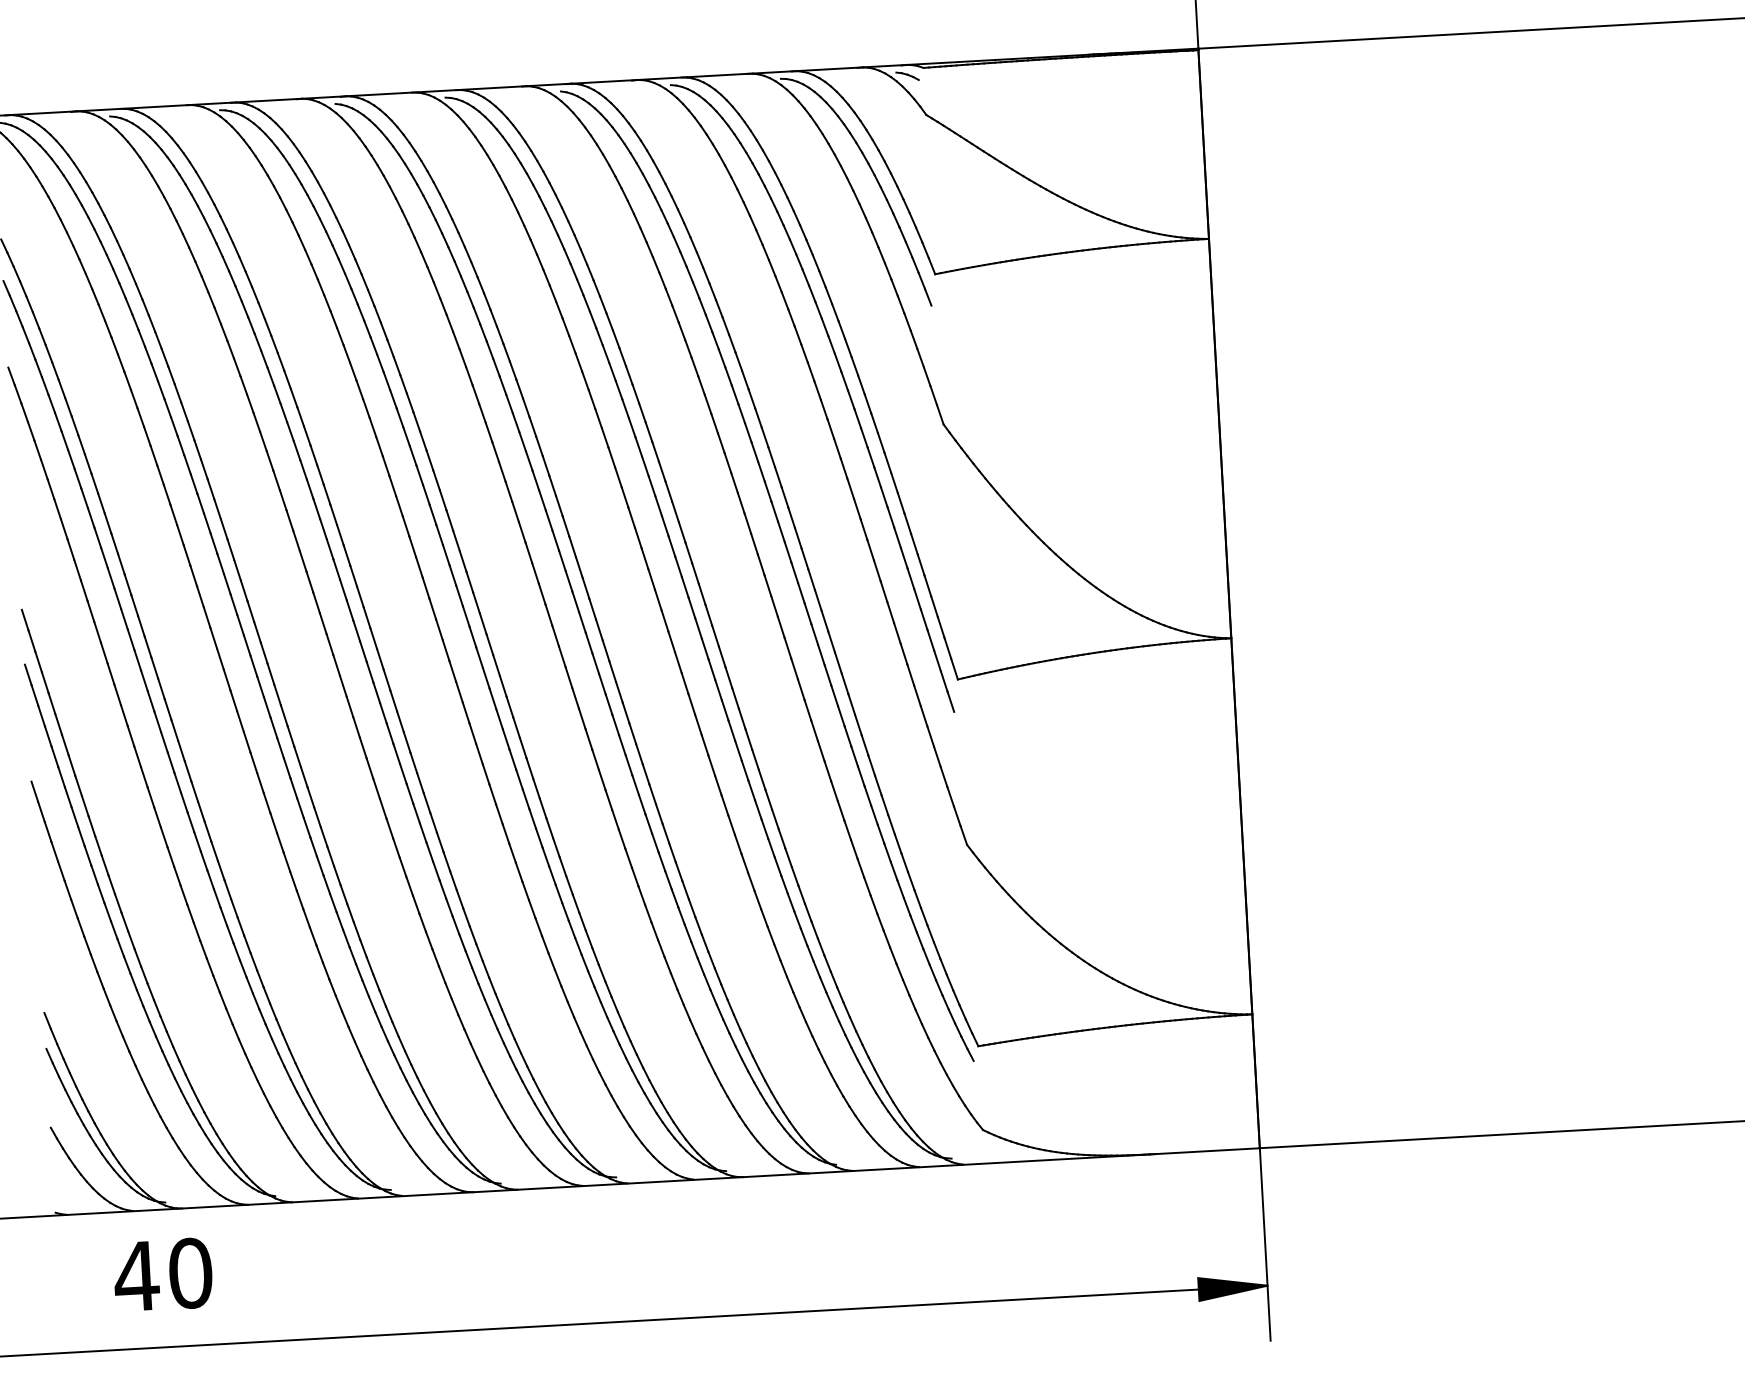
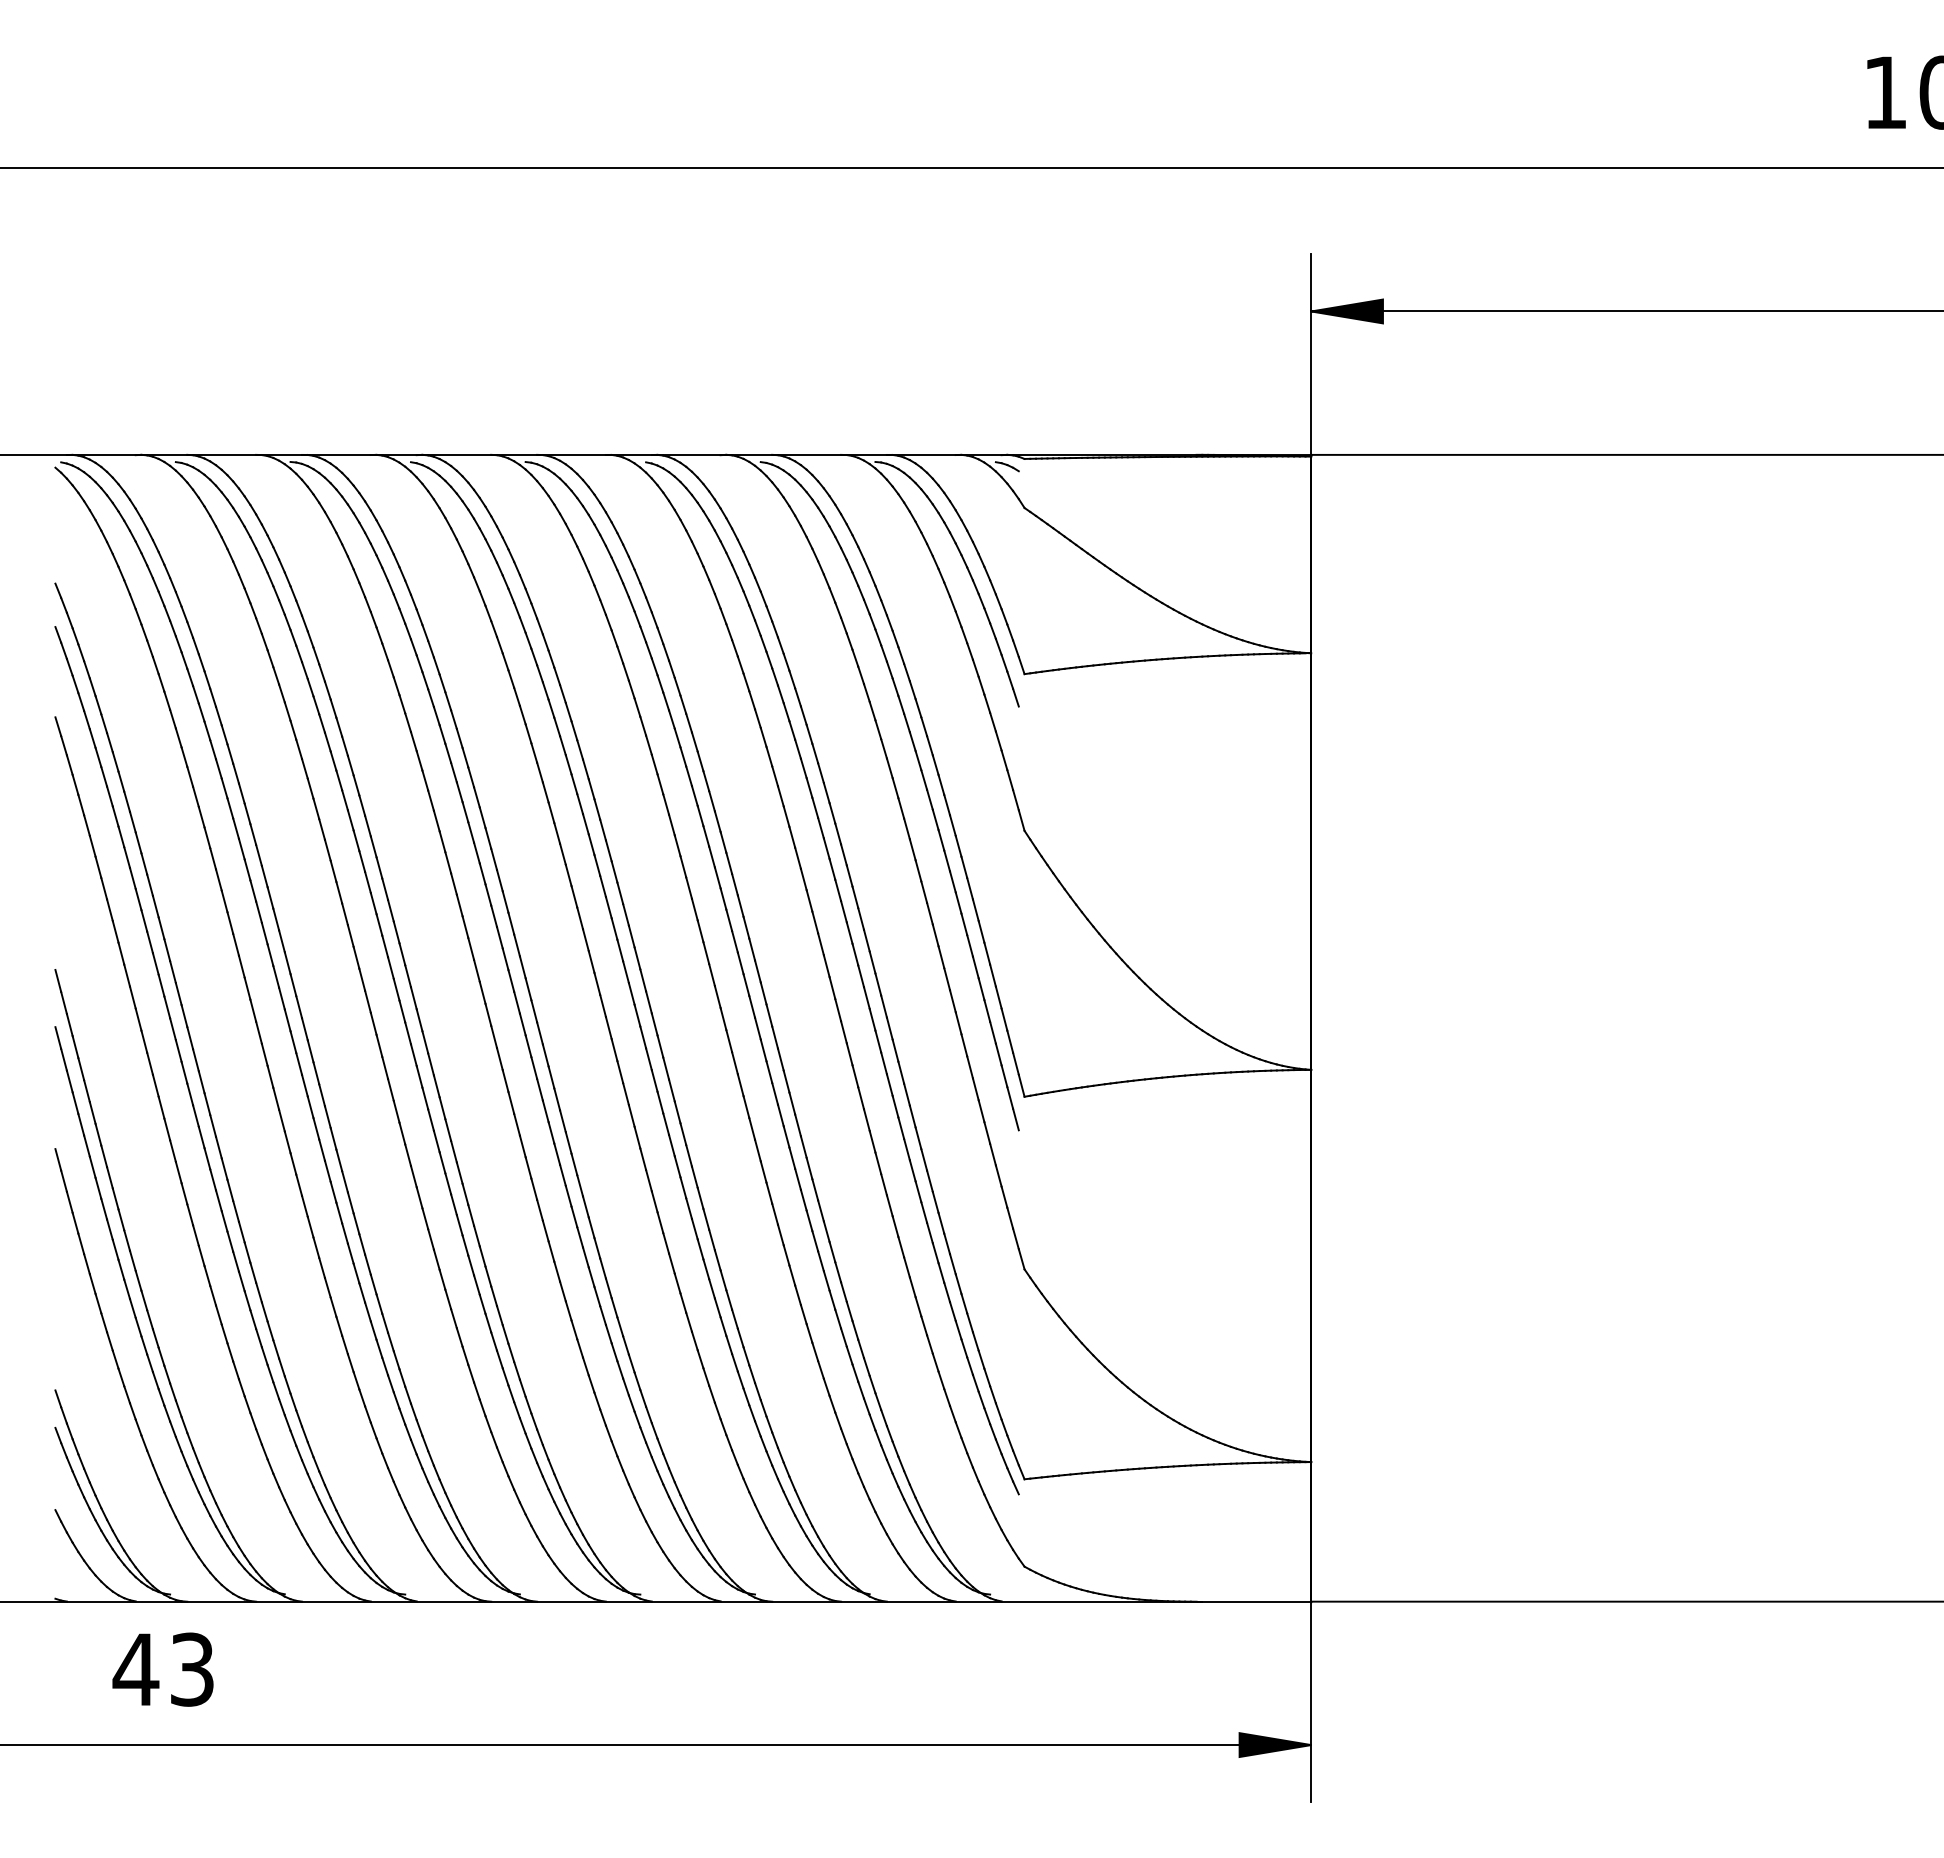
text: (190, 1273) -> (192, 1669), 40 -> 43

